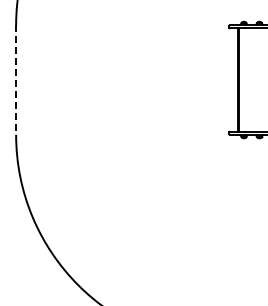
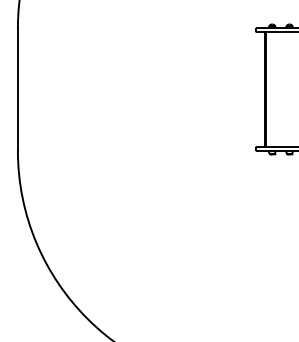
line: (16, 80) -> (18, 90), dashed -> solid

